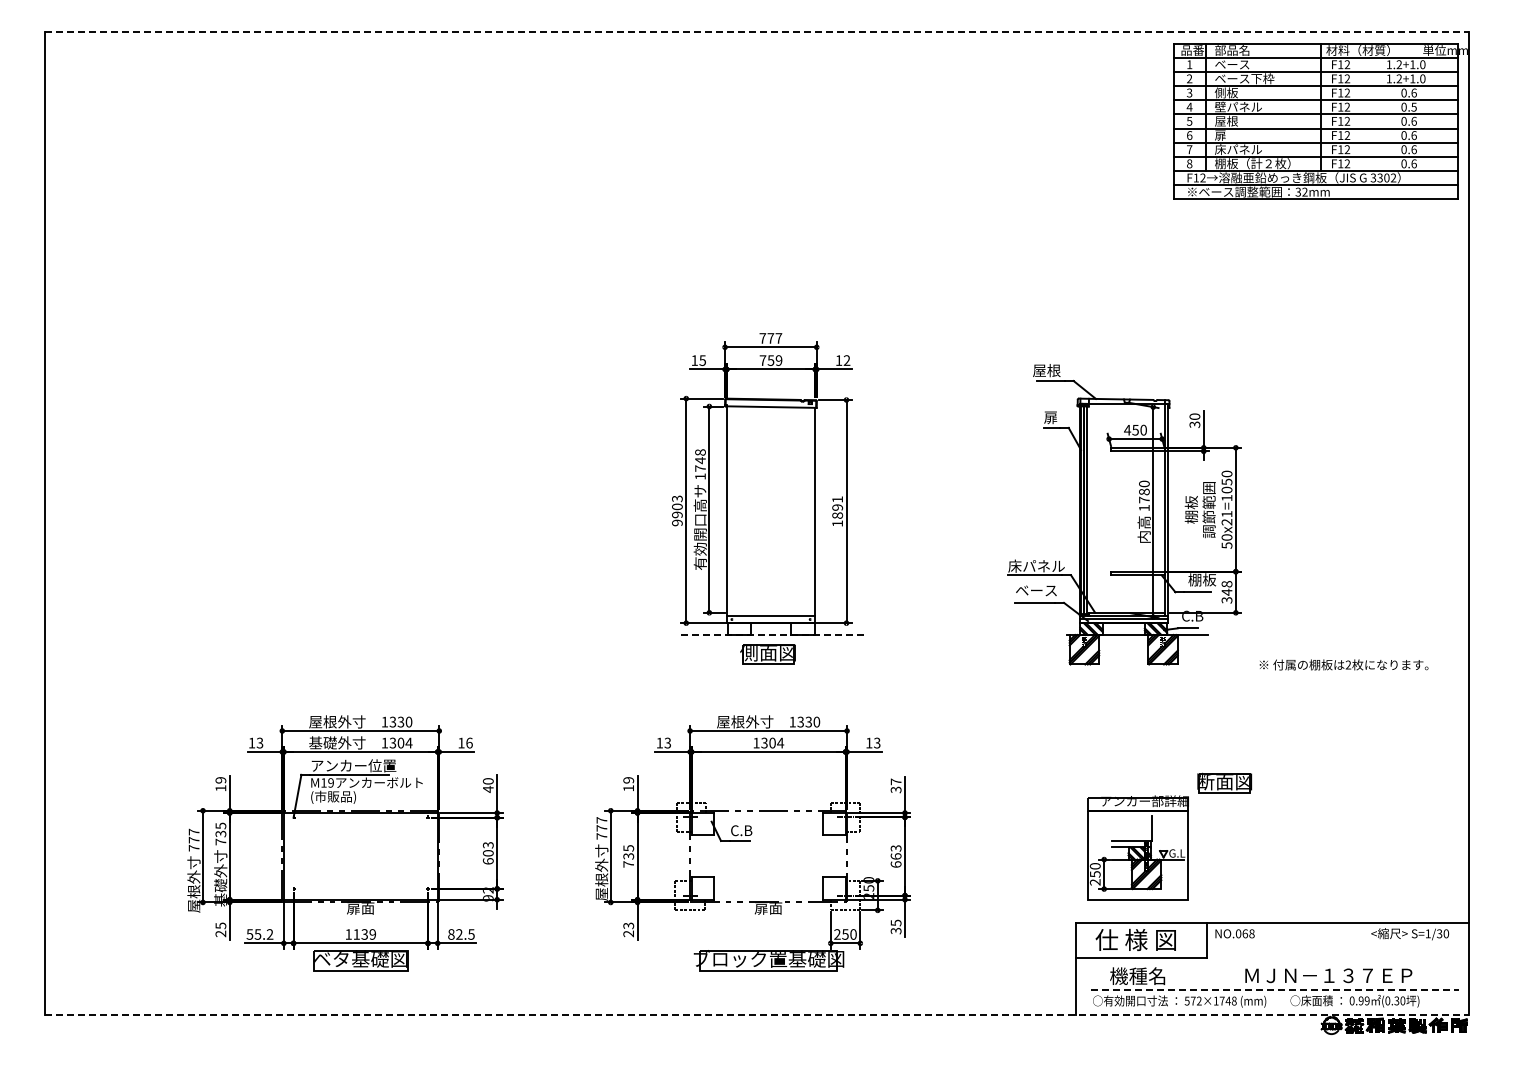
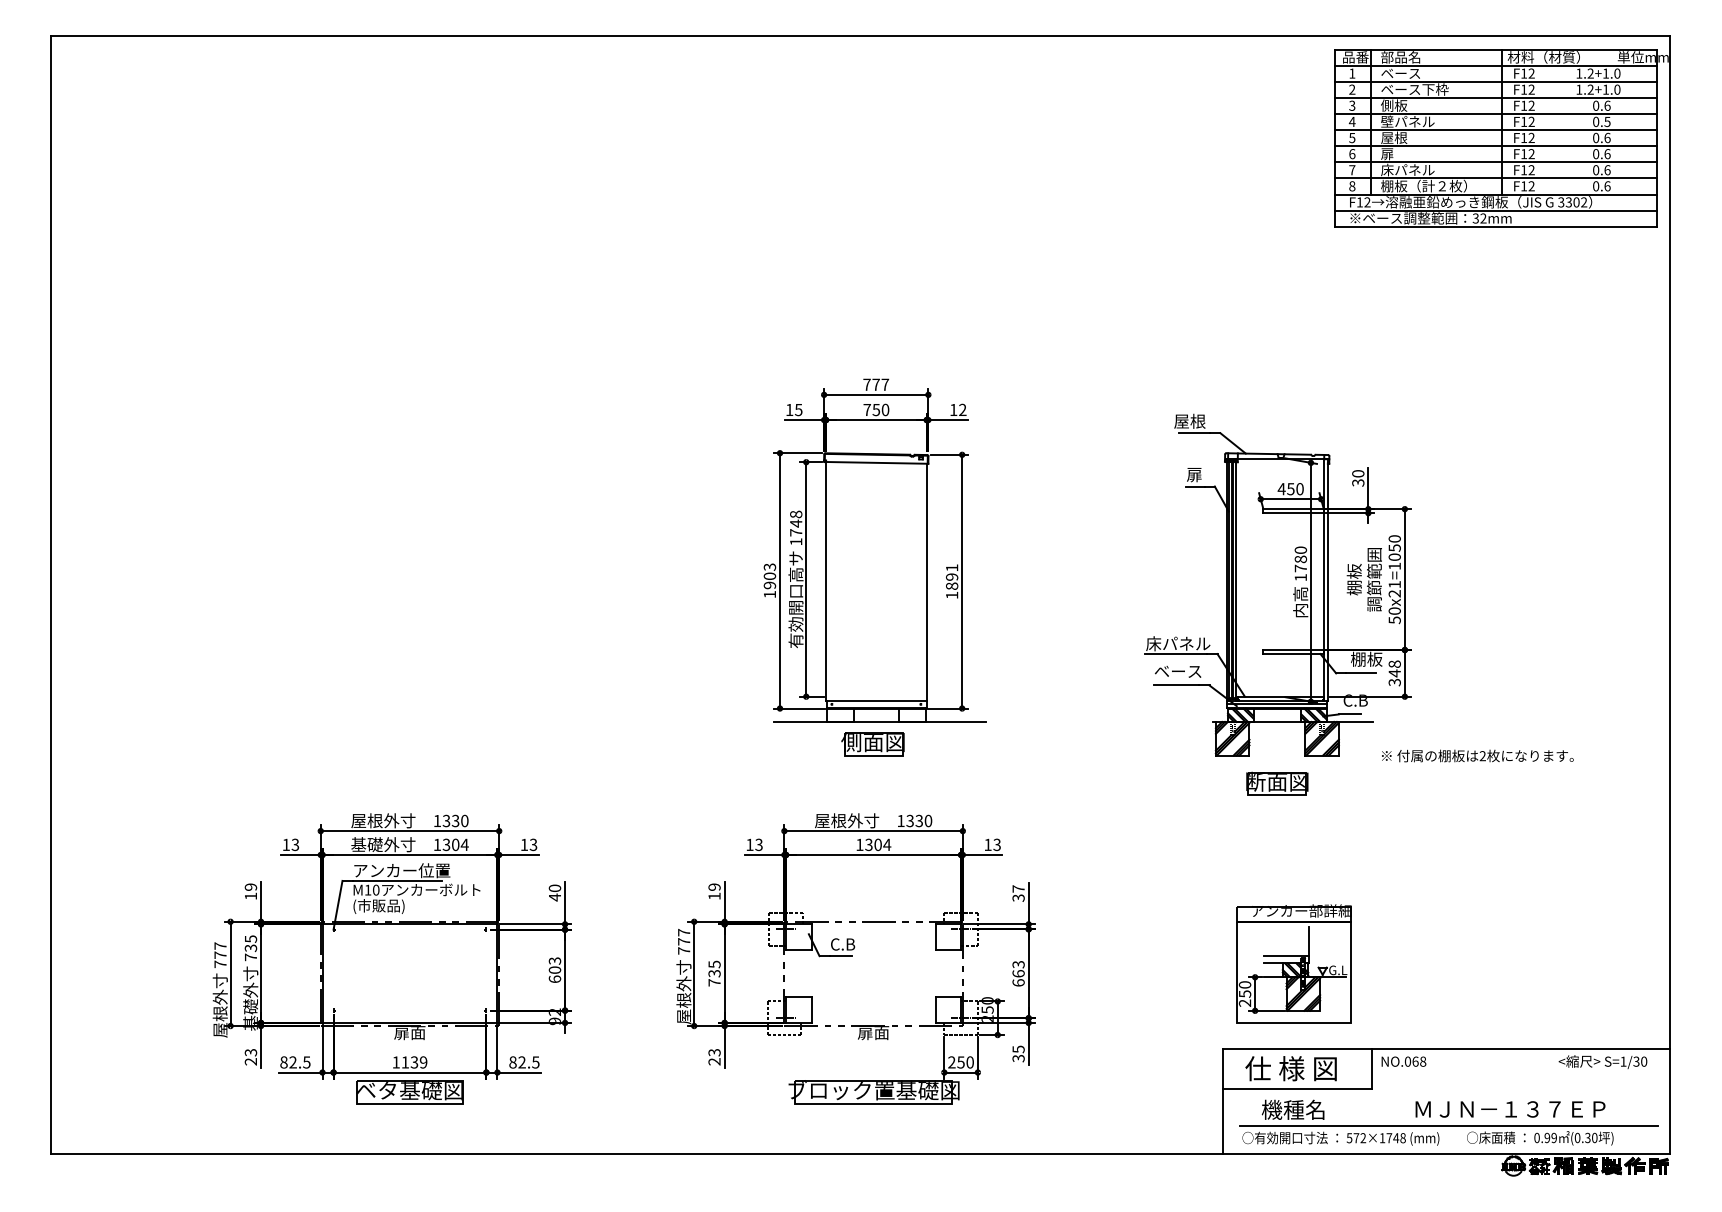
line: (757, 31) -> (861, 35), dashed -> solid
text: (778, 360) -> (884, 409), 759 -> 750
text: (677, 522) -> (770, 594), 9903 -> 1903
line: (774, 634) -> (880, 721), dashed -> solid
text: (1343, 664) -> (1477, 755), moved
text: (469, 742) -> (533, 844), 16 -> 13
text: (330, 782) -> (375, 889), M19 -> M10
part: (1224, 782) -> (1277, 782), moved
text: (220, 925) -> (250, 1052), 25 -> 23
text: (259, 934) -> (294, 1062), 55.2 -> 82.5
line: (1275, 990) -> (1449, 1126), dashed -> solid
line: (757, 1014) -> (861, 1153), dashed -> solid

